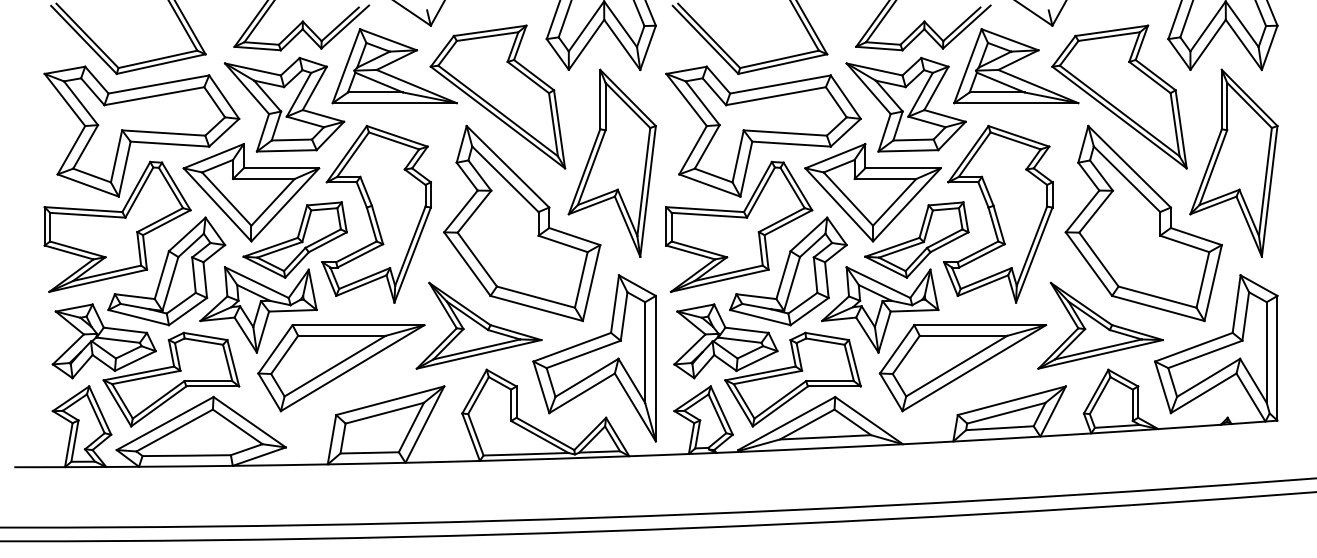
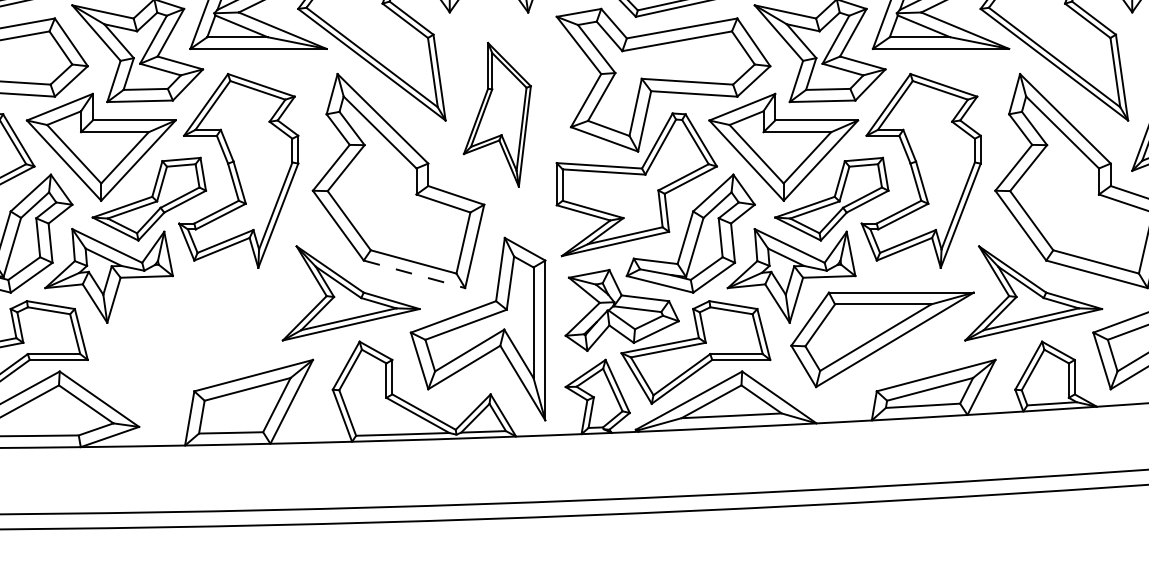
part: (611, 162) -> (496, 114), size x0.7
line: (536, 308) -> (414, 274), solid -> dashed
part: (341, 368) -> (200, 340), removed

